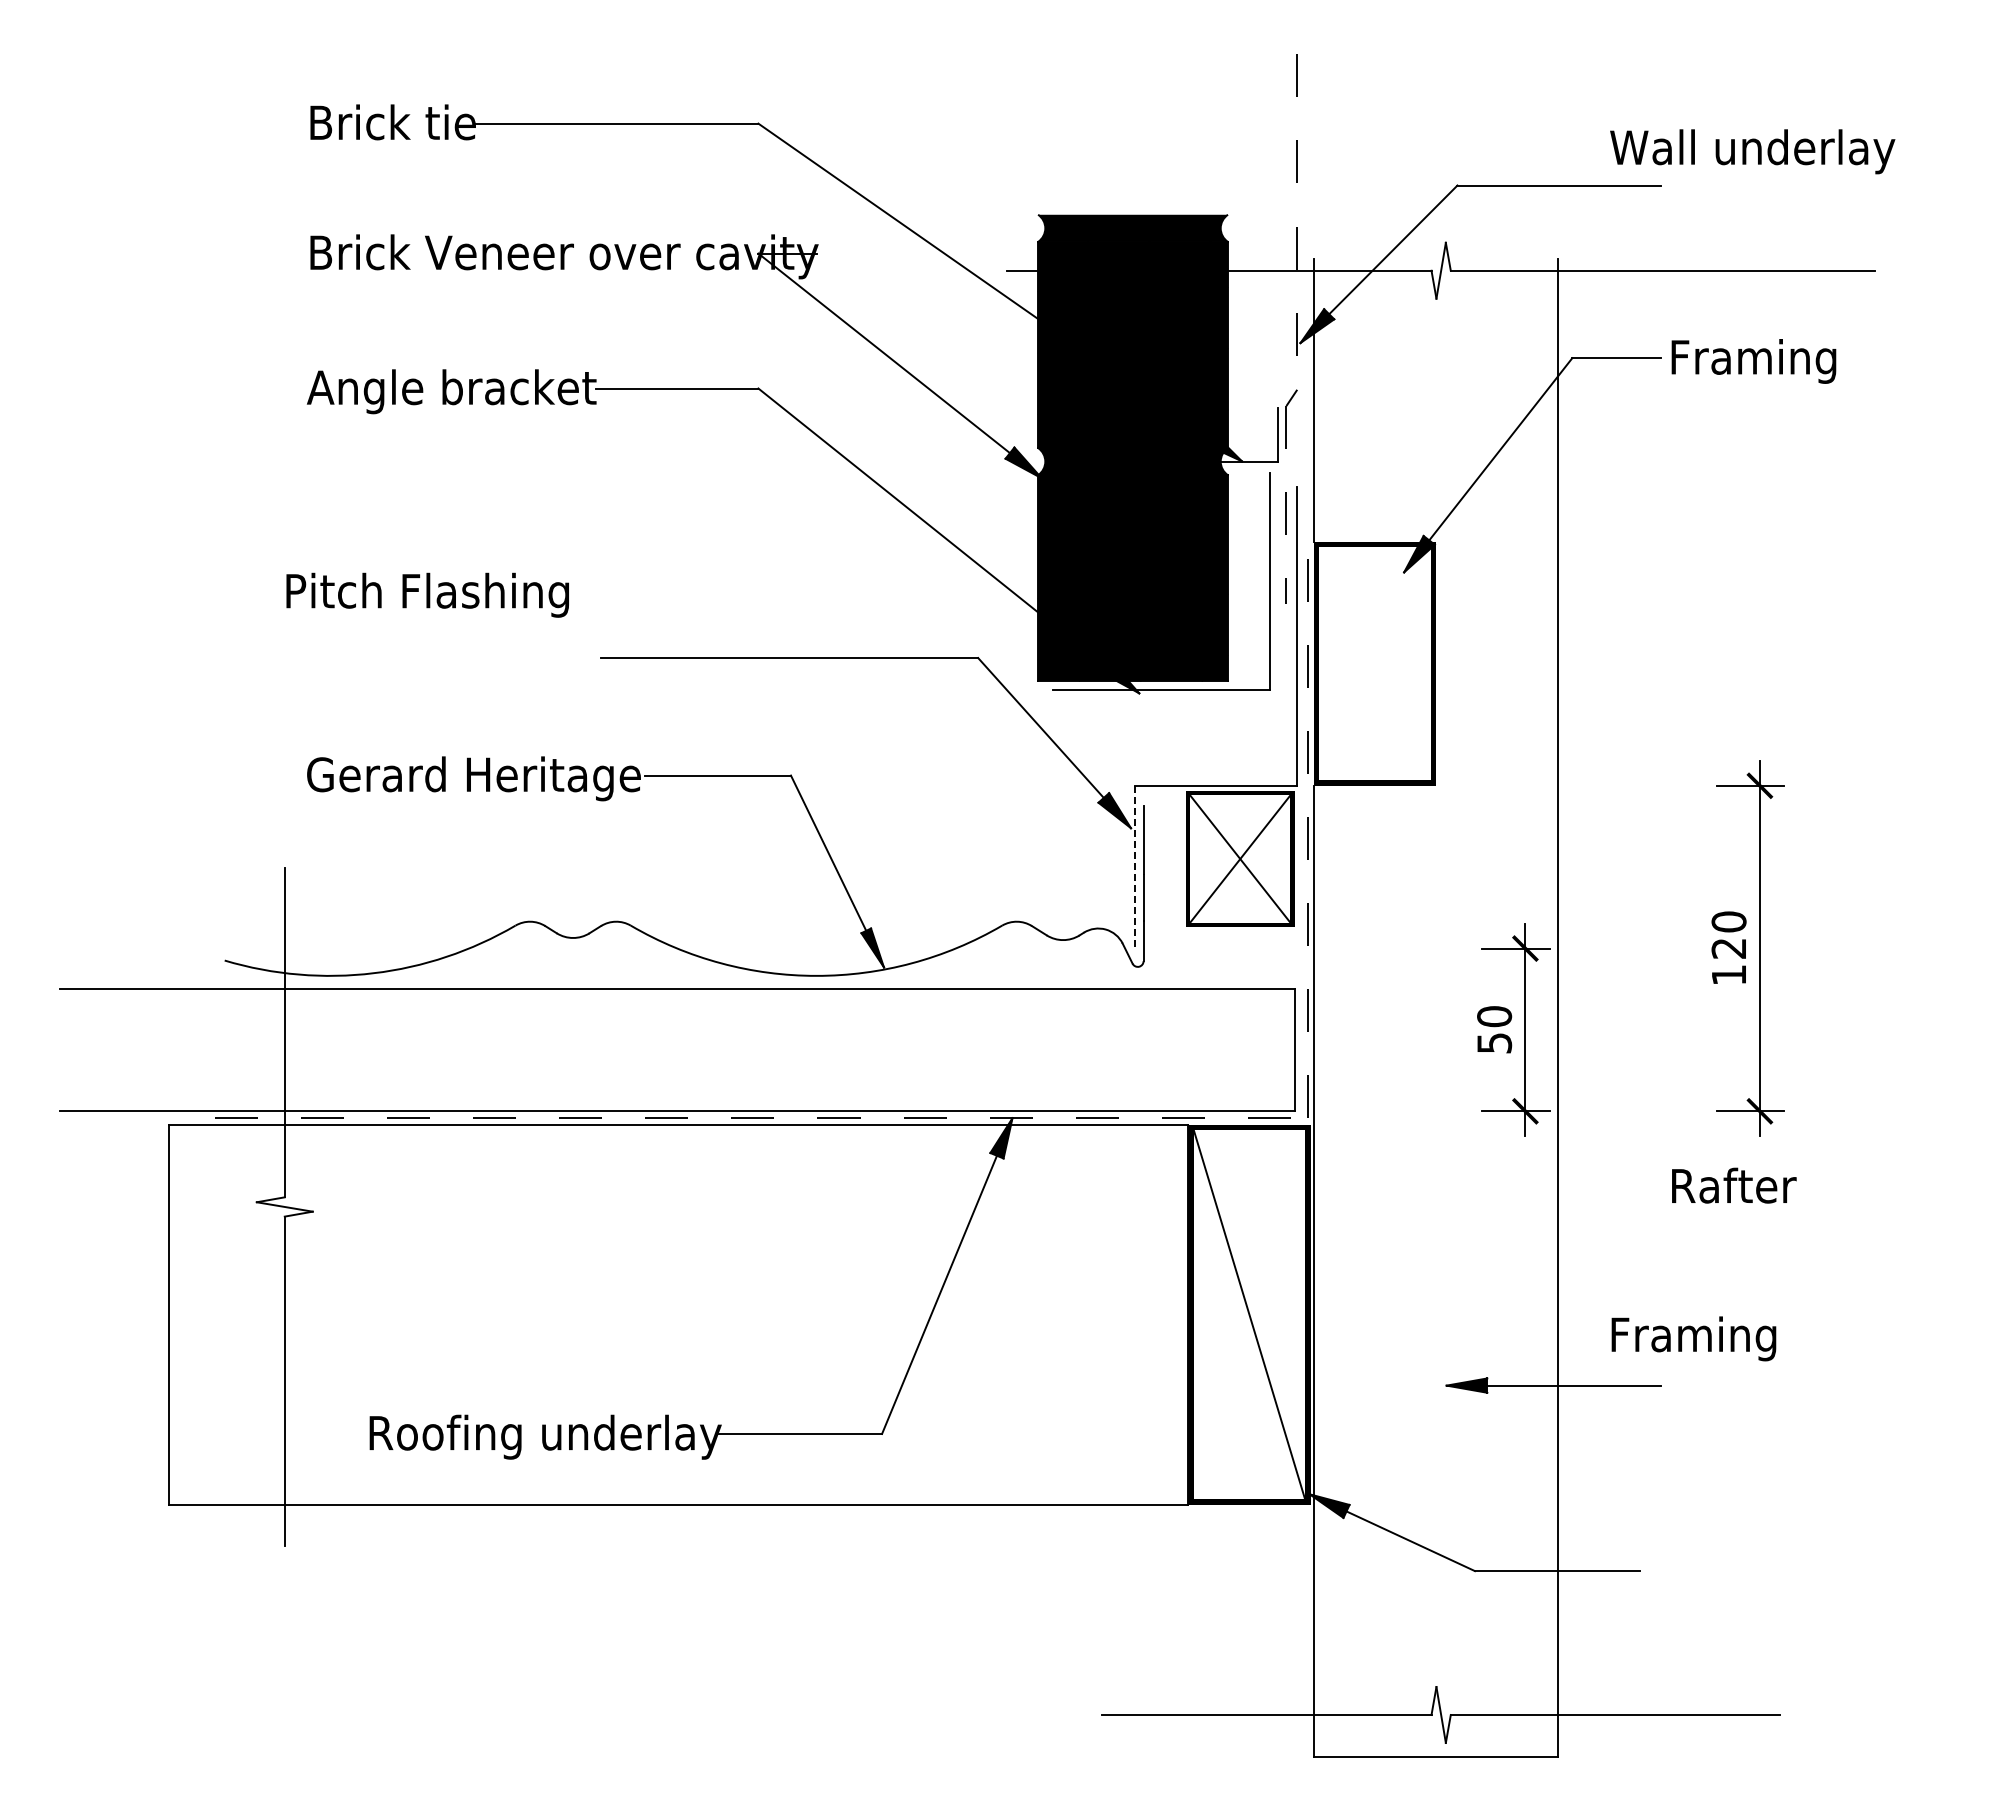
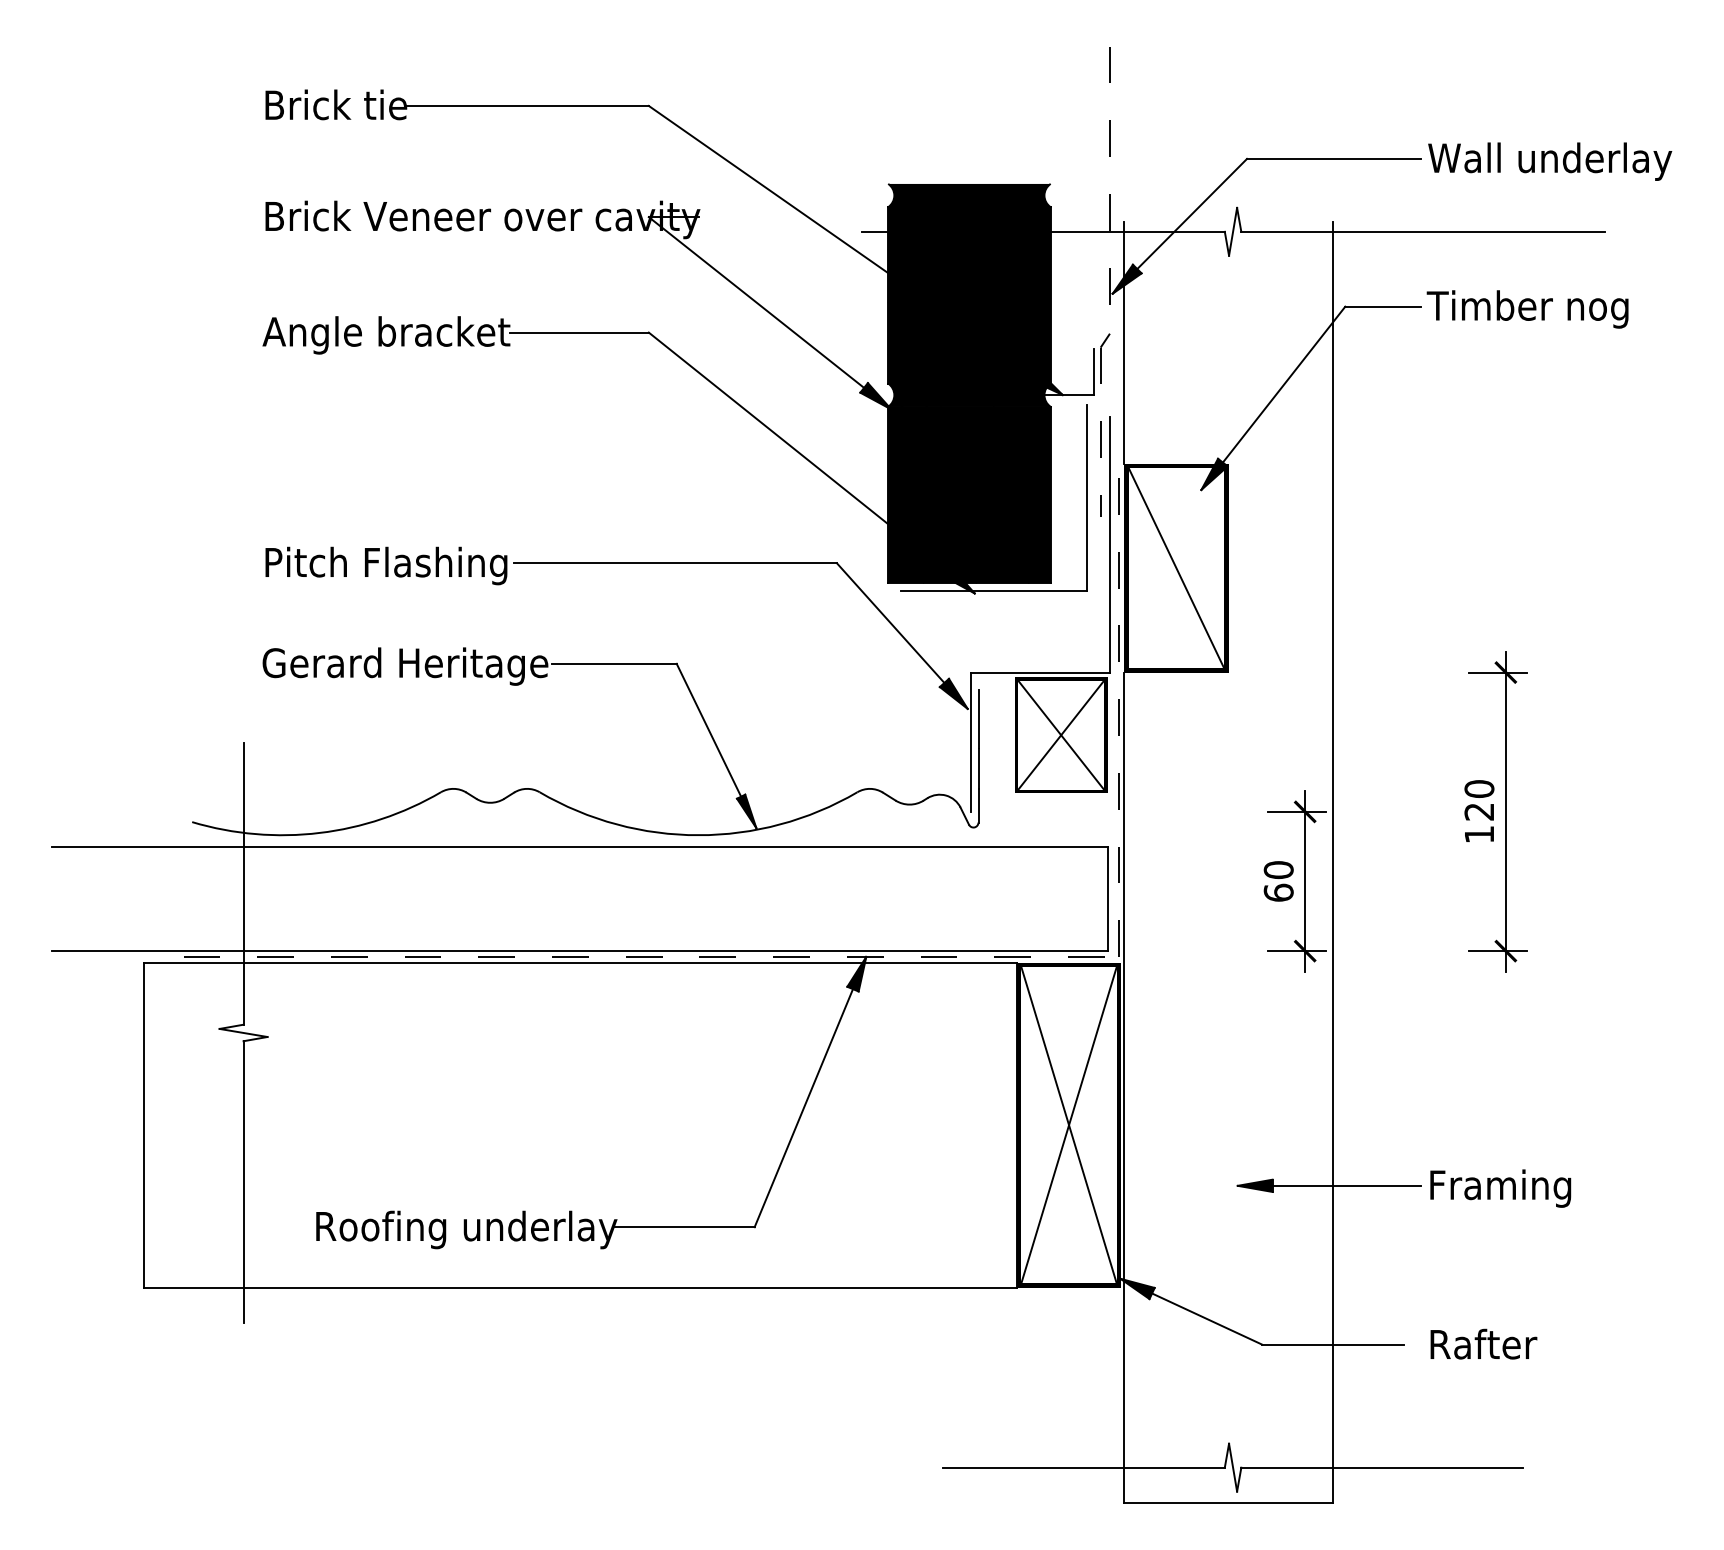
text: (1752, 151) -> (1549, 161), moved
text: (1785, 361) -> (1527, 309), Framing -> Timber nog
text: (427, 594) -> (386, 565), moved
line: (1374, 663) -> (1176, 567), added
line: (1134, 867) -> (970, 742), dashed -> solid
text: (1494, 1042) -> (1278, 892), 50 -> 60
text: (1734, 1185) -> (1484, 1344), moved
line: (1249, 1314) -> (1069, 1124), added
text: (1693, 1338) -> (1500, 1188), moved

